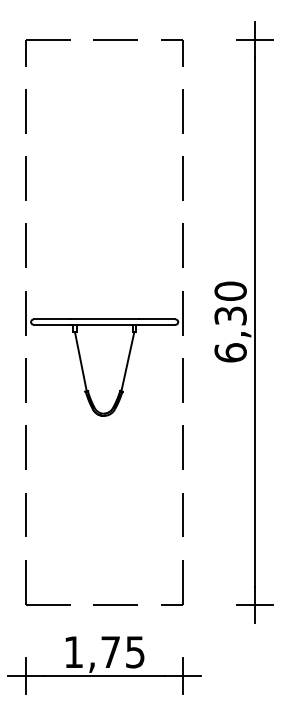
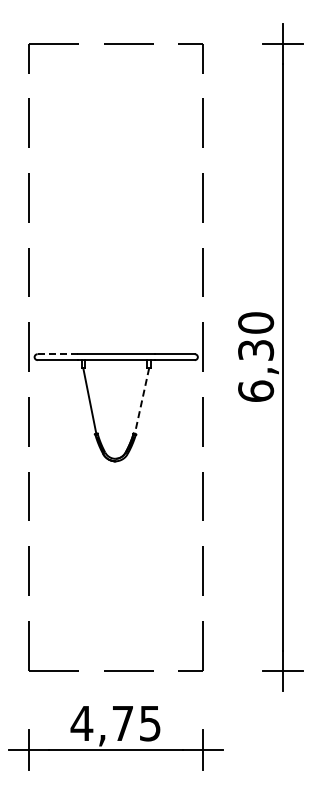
line: (52, 319) -> (58, 354), solid -> dashed
line: (127, 362) -> (141, 401), solid -> dashed
text: (73, 652) -> (81, 723), 1,75 -> 4,75

